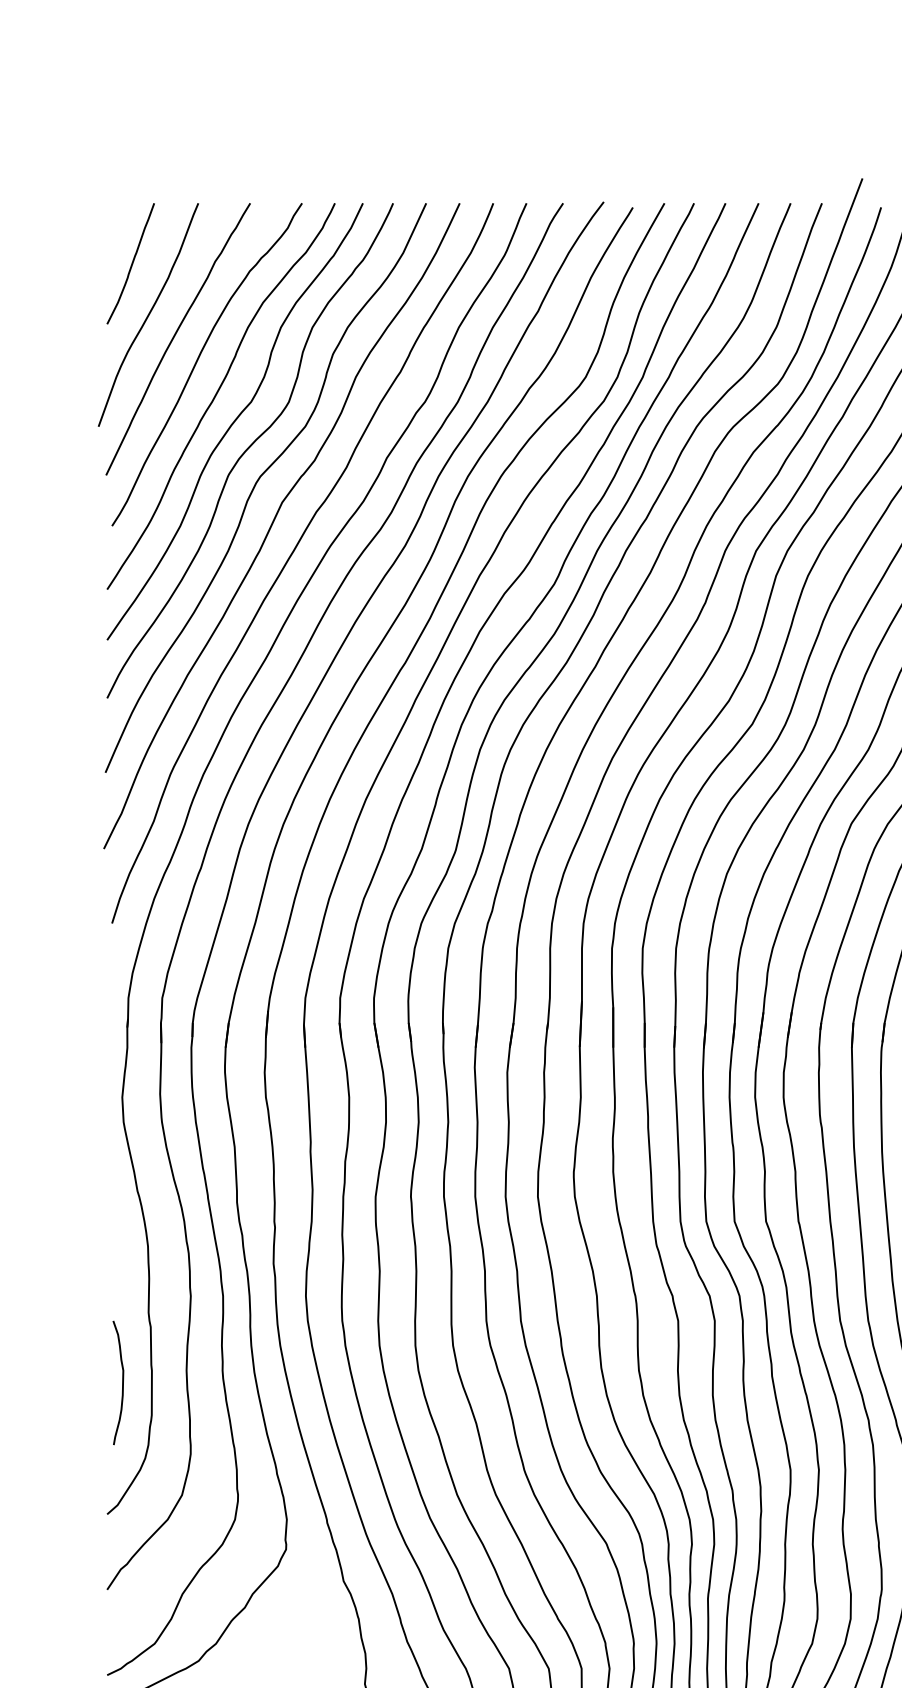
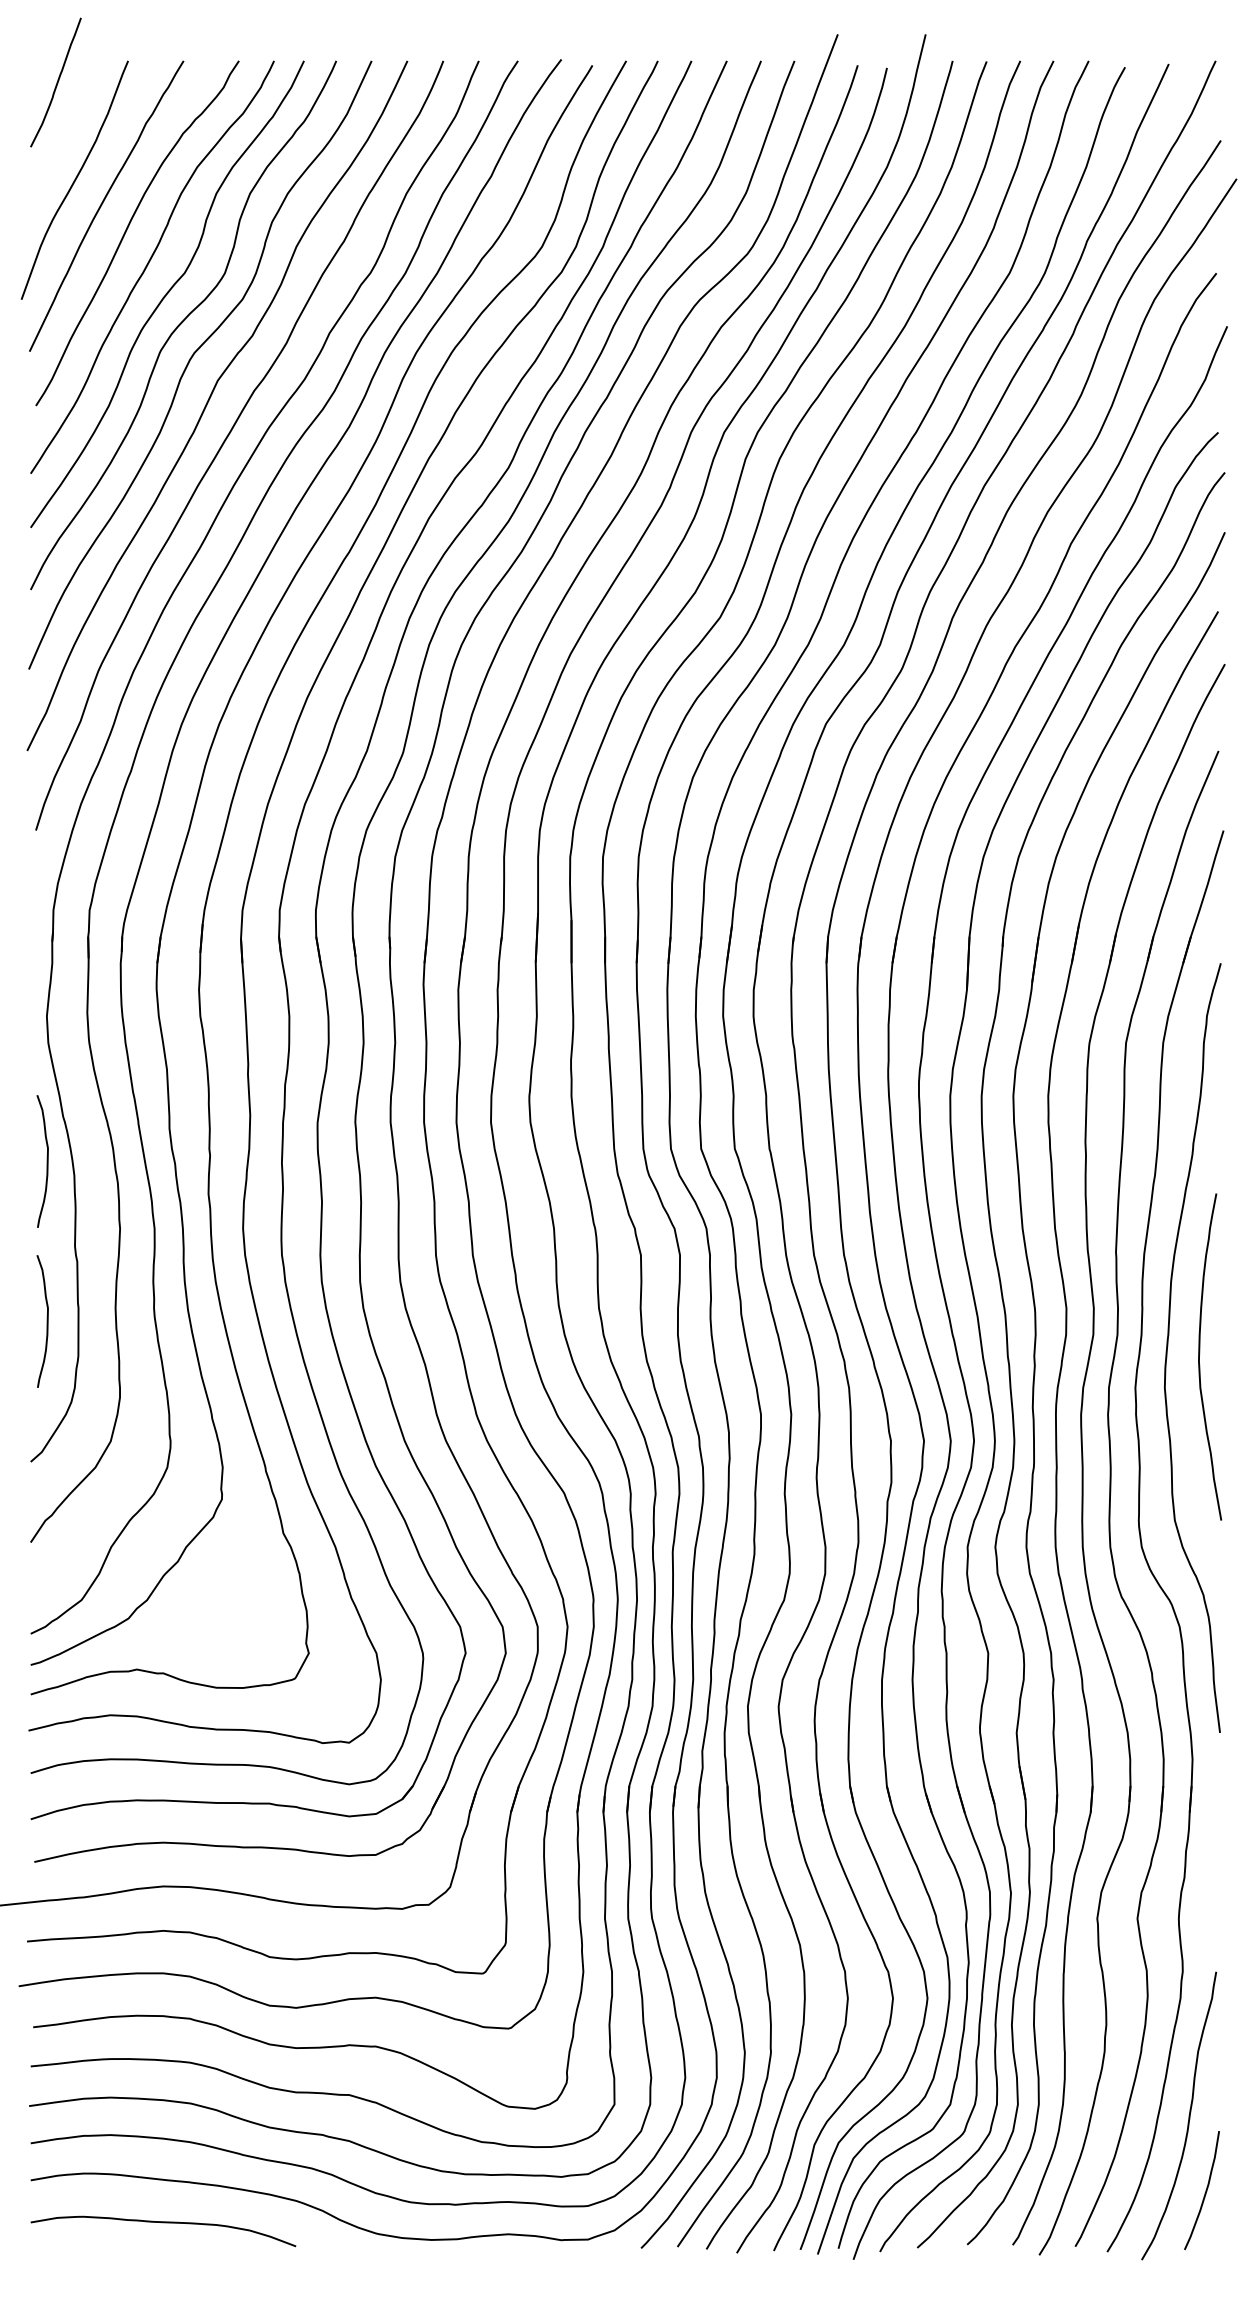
curve: (131, 263) -> (56, 82), moved
curve: (121, 1233) -> (46, 1161), added

